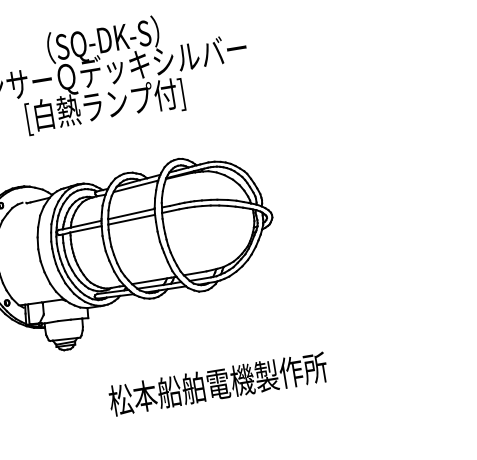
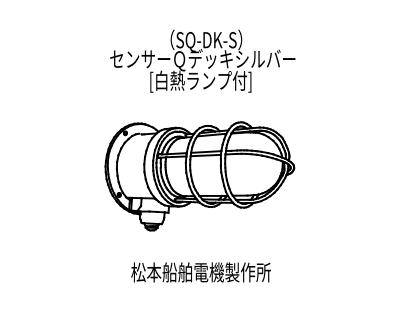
text: (217, 384) -> (200, 272), moved

